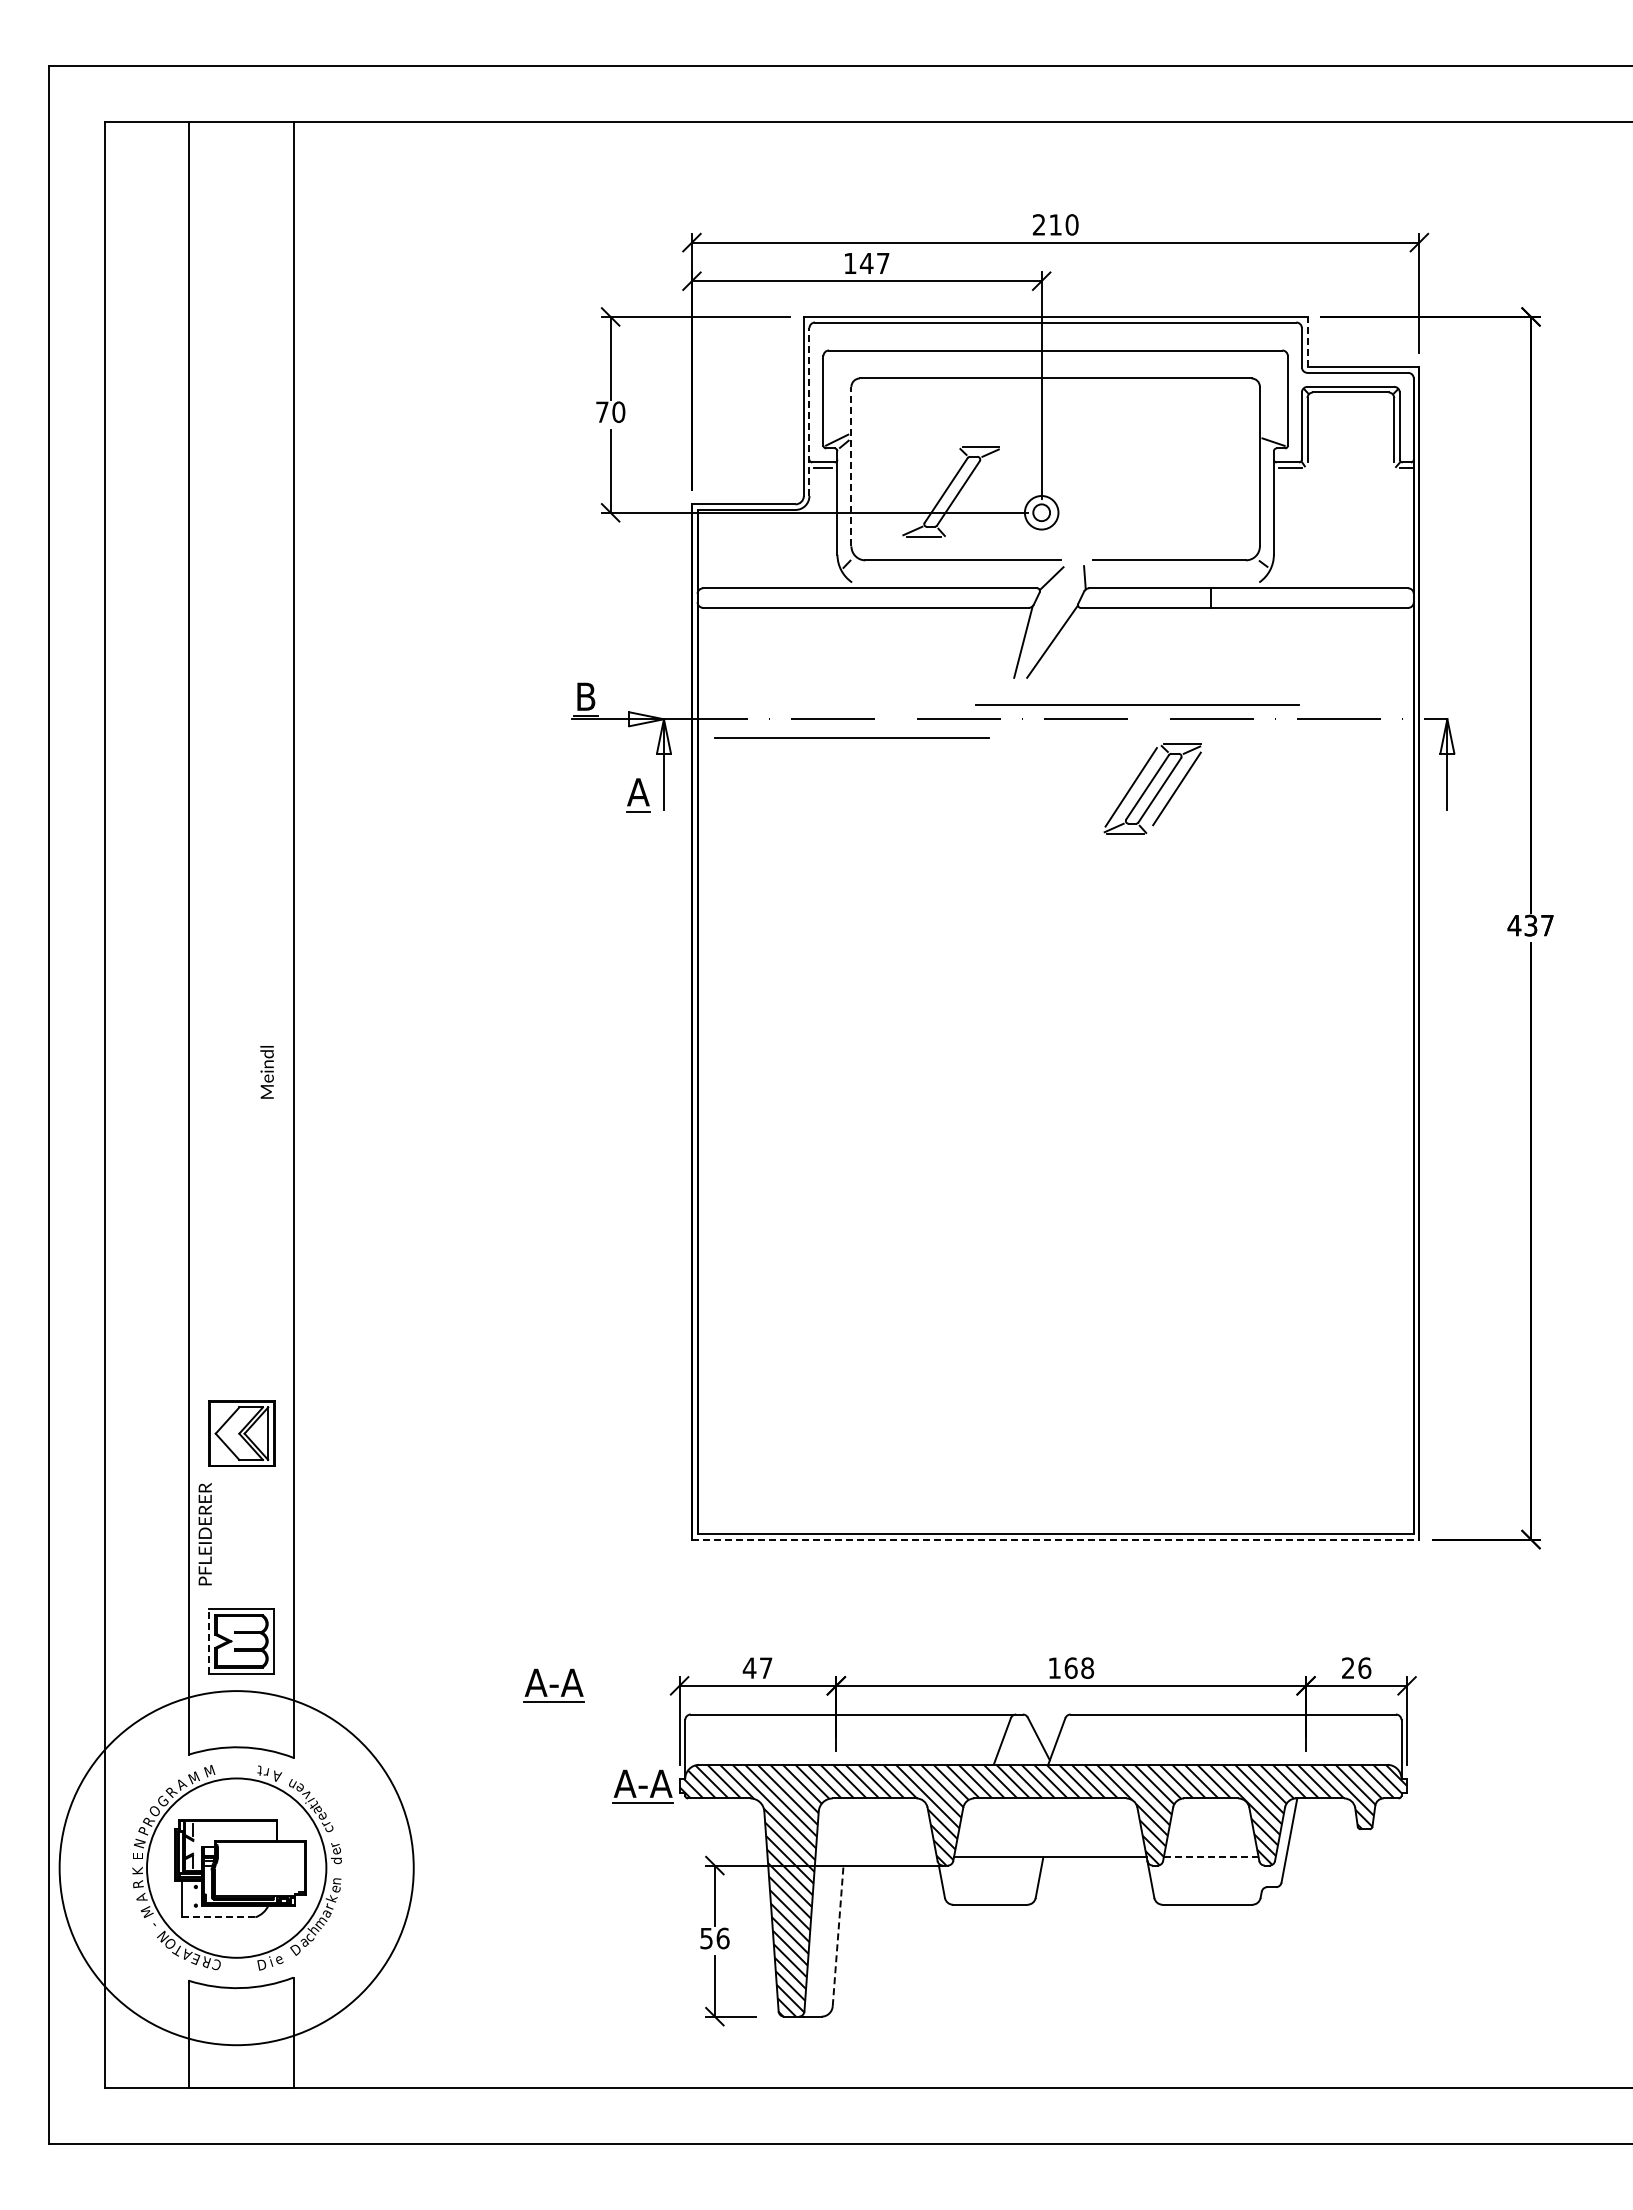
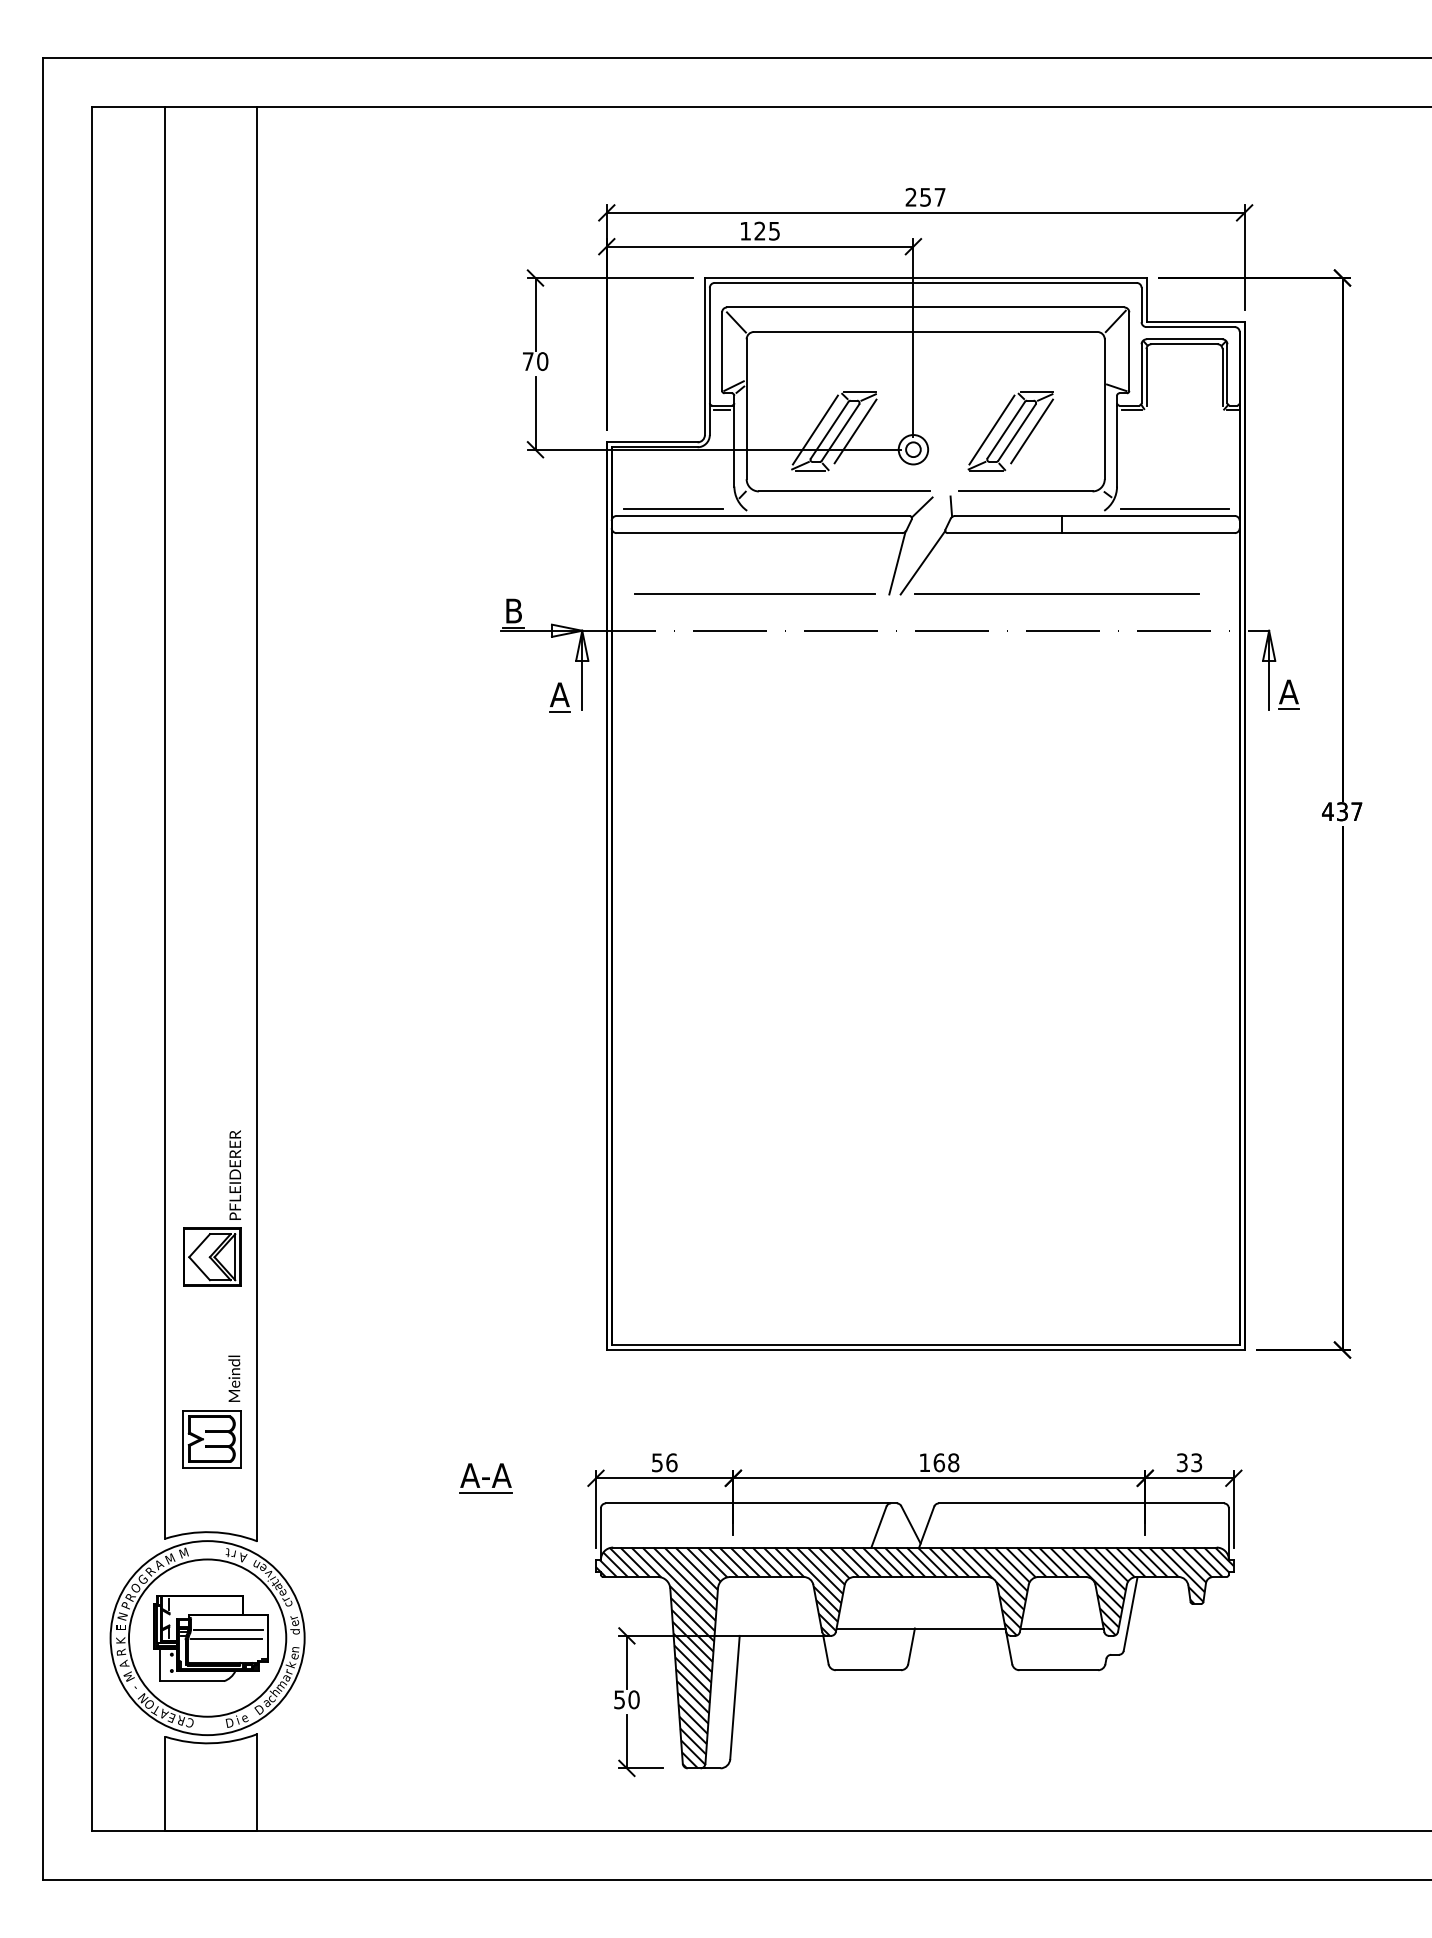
text: (1063, 224) -> (932, 196), 210 -> 257
text: (874, 263) -> (766, 231), 147 -> 125
line: (1307, 341) -> (1146, 299), dashed -> solid
line: (1272, 366) -> (1115, 321), added
line: (839, 367) -> (736, 322), added
line: (809, 412) -> (709, 361), dashed -> solid
line: (851, 466) -> (746, 409), dashed -> solid
line: (929, 490) -> (815, 430), added
line: (975, 491) -> (855, 431), added
line: (767, 579) -> (673, 508), added
line: (1339, 579) -> (1174, 508), added
line: (1137, 704) -> (1057, 594), moved
line: (851, 737) -> (754, 594), moved
part: (1152, 788) -> (1010, 431), moved
part: (1469, 792) -> (1288, 695), added
text: (266, 1072) -> (233, 1378), moved
text: (204, 1534) -> (234, 1175), moved
line: (1055, 1539) -> (925, 1349), dashed -> solid
line: (208, 1641) -> (182, 1439), dashed -> solid
text: (757, 1667) -> (664, 1462), 47 -> 56
text: (1356, 1667) -> (1189, 1462), 26 -> 33
part: (642, 1786) -> (563, 1566), removed
line: (1211, 1857) -> (1062, 1628), dashed -> solid
line: (260, 1858) -> (228, 1629), added
circle: (236, 1867) -> (207, 1637), size x0.62
line: (258, 1869) -> (226, 1639), added
line: (218, 1917) -> (191, 1681), dashed -> solid
line: (838, 1935) -> (735, 1697), dashed -> solid
text: (722, 1937) -> (633, 1698), 56 -> 50

